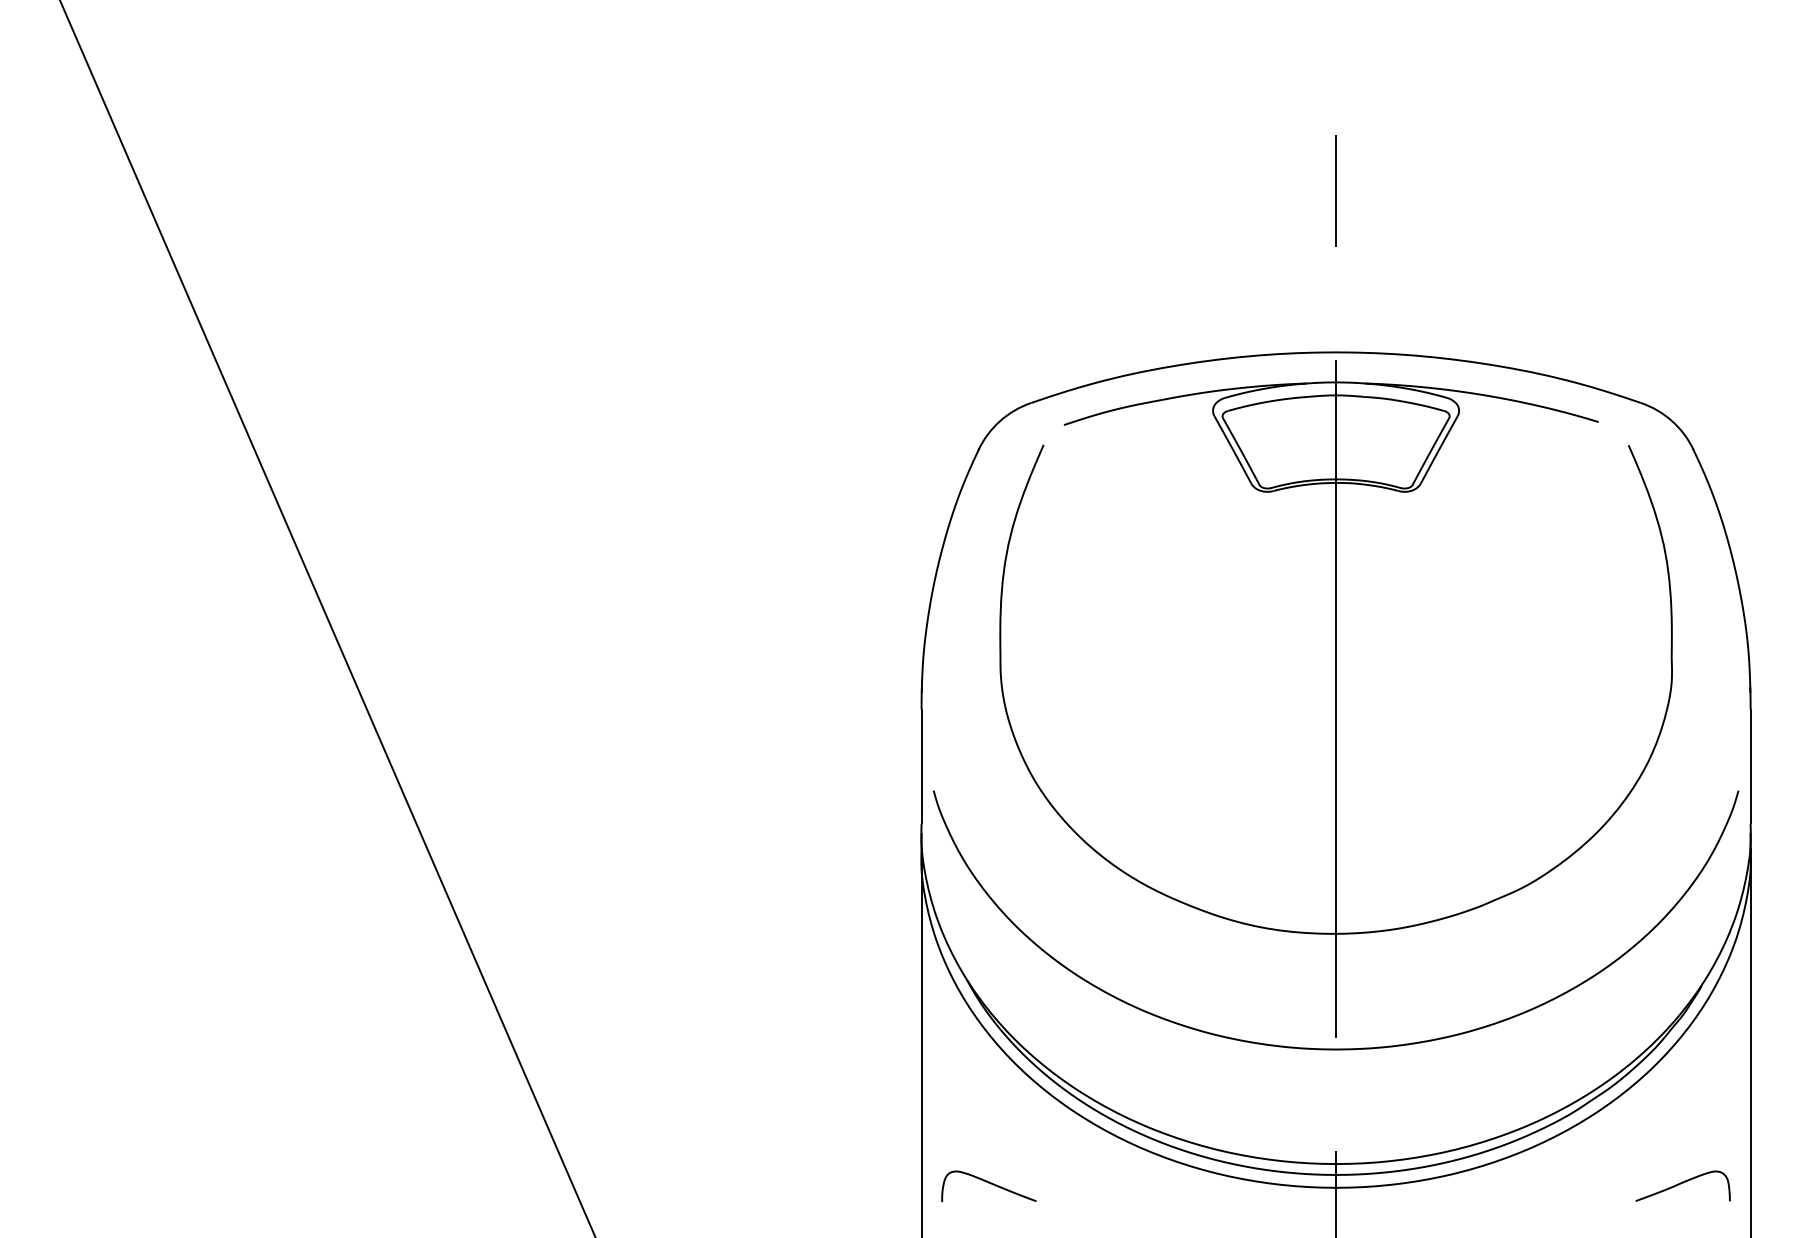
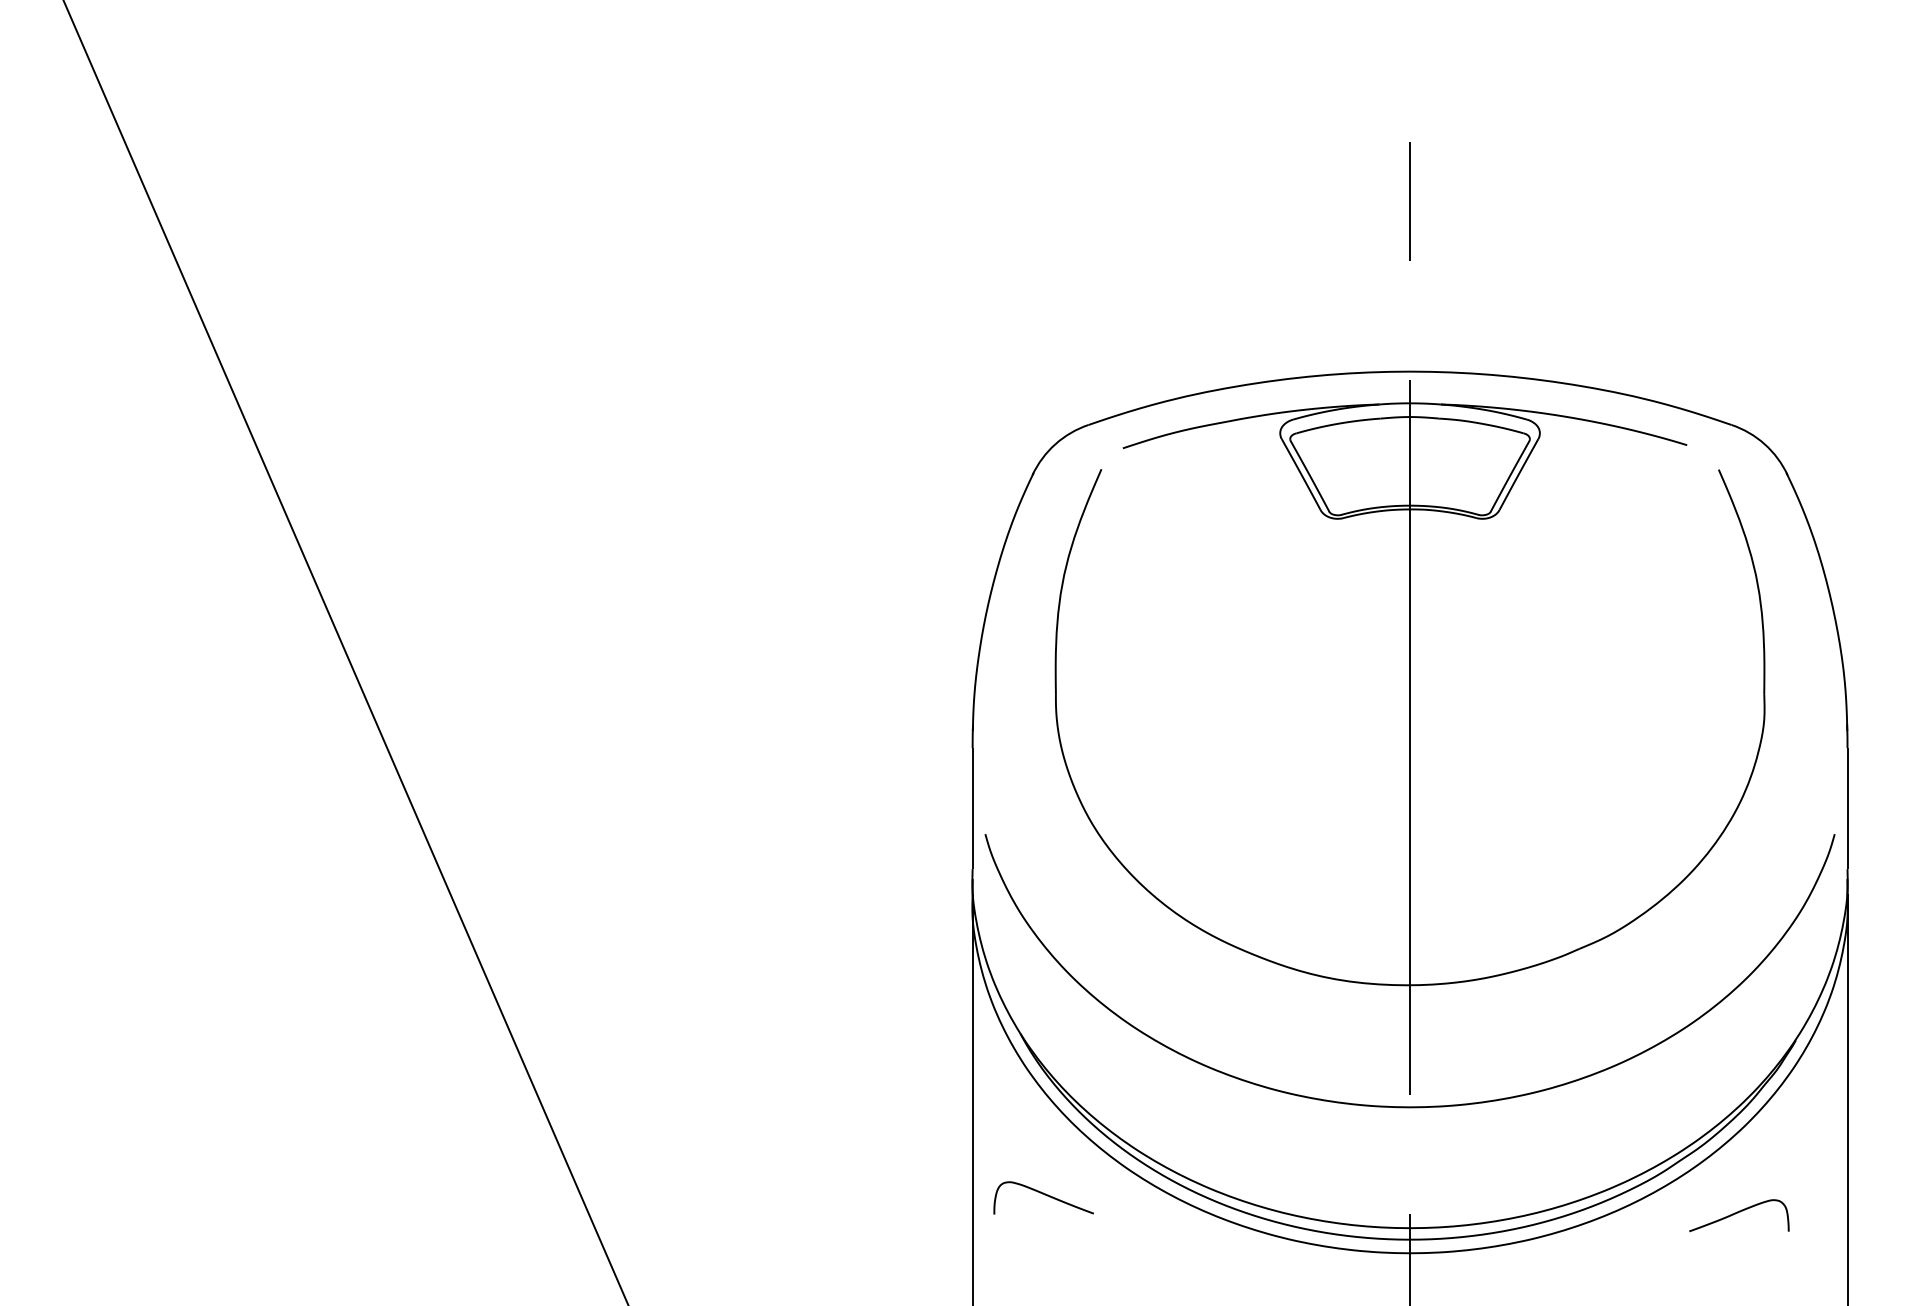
curve: (990, 1184) -> (1045, 1195), moved
curve: (1681, 1184) -> (1737, 1213), moved

